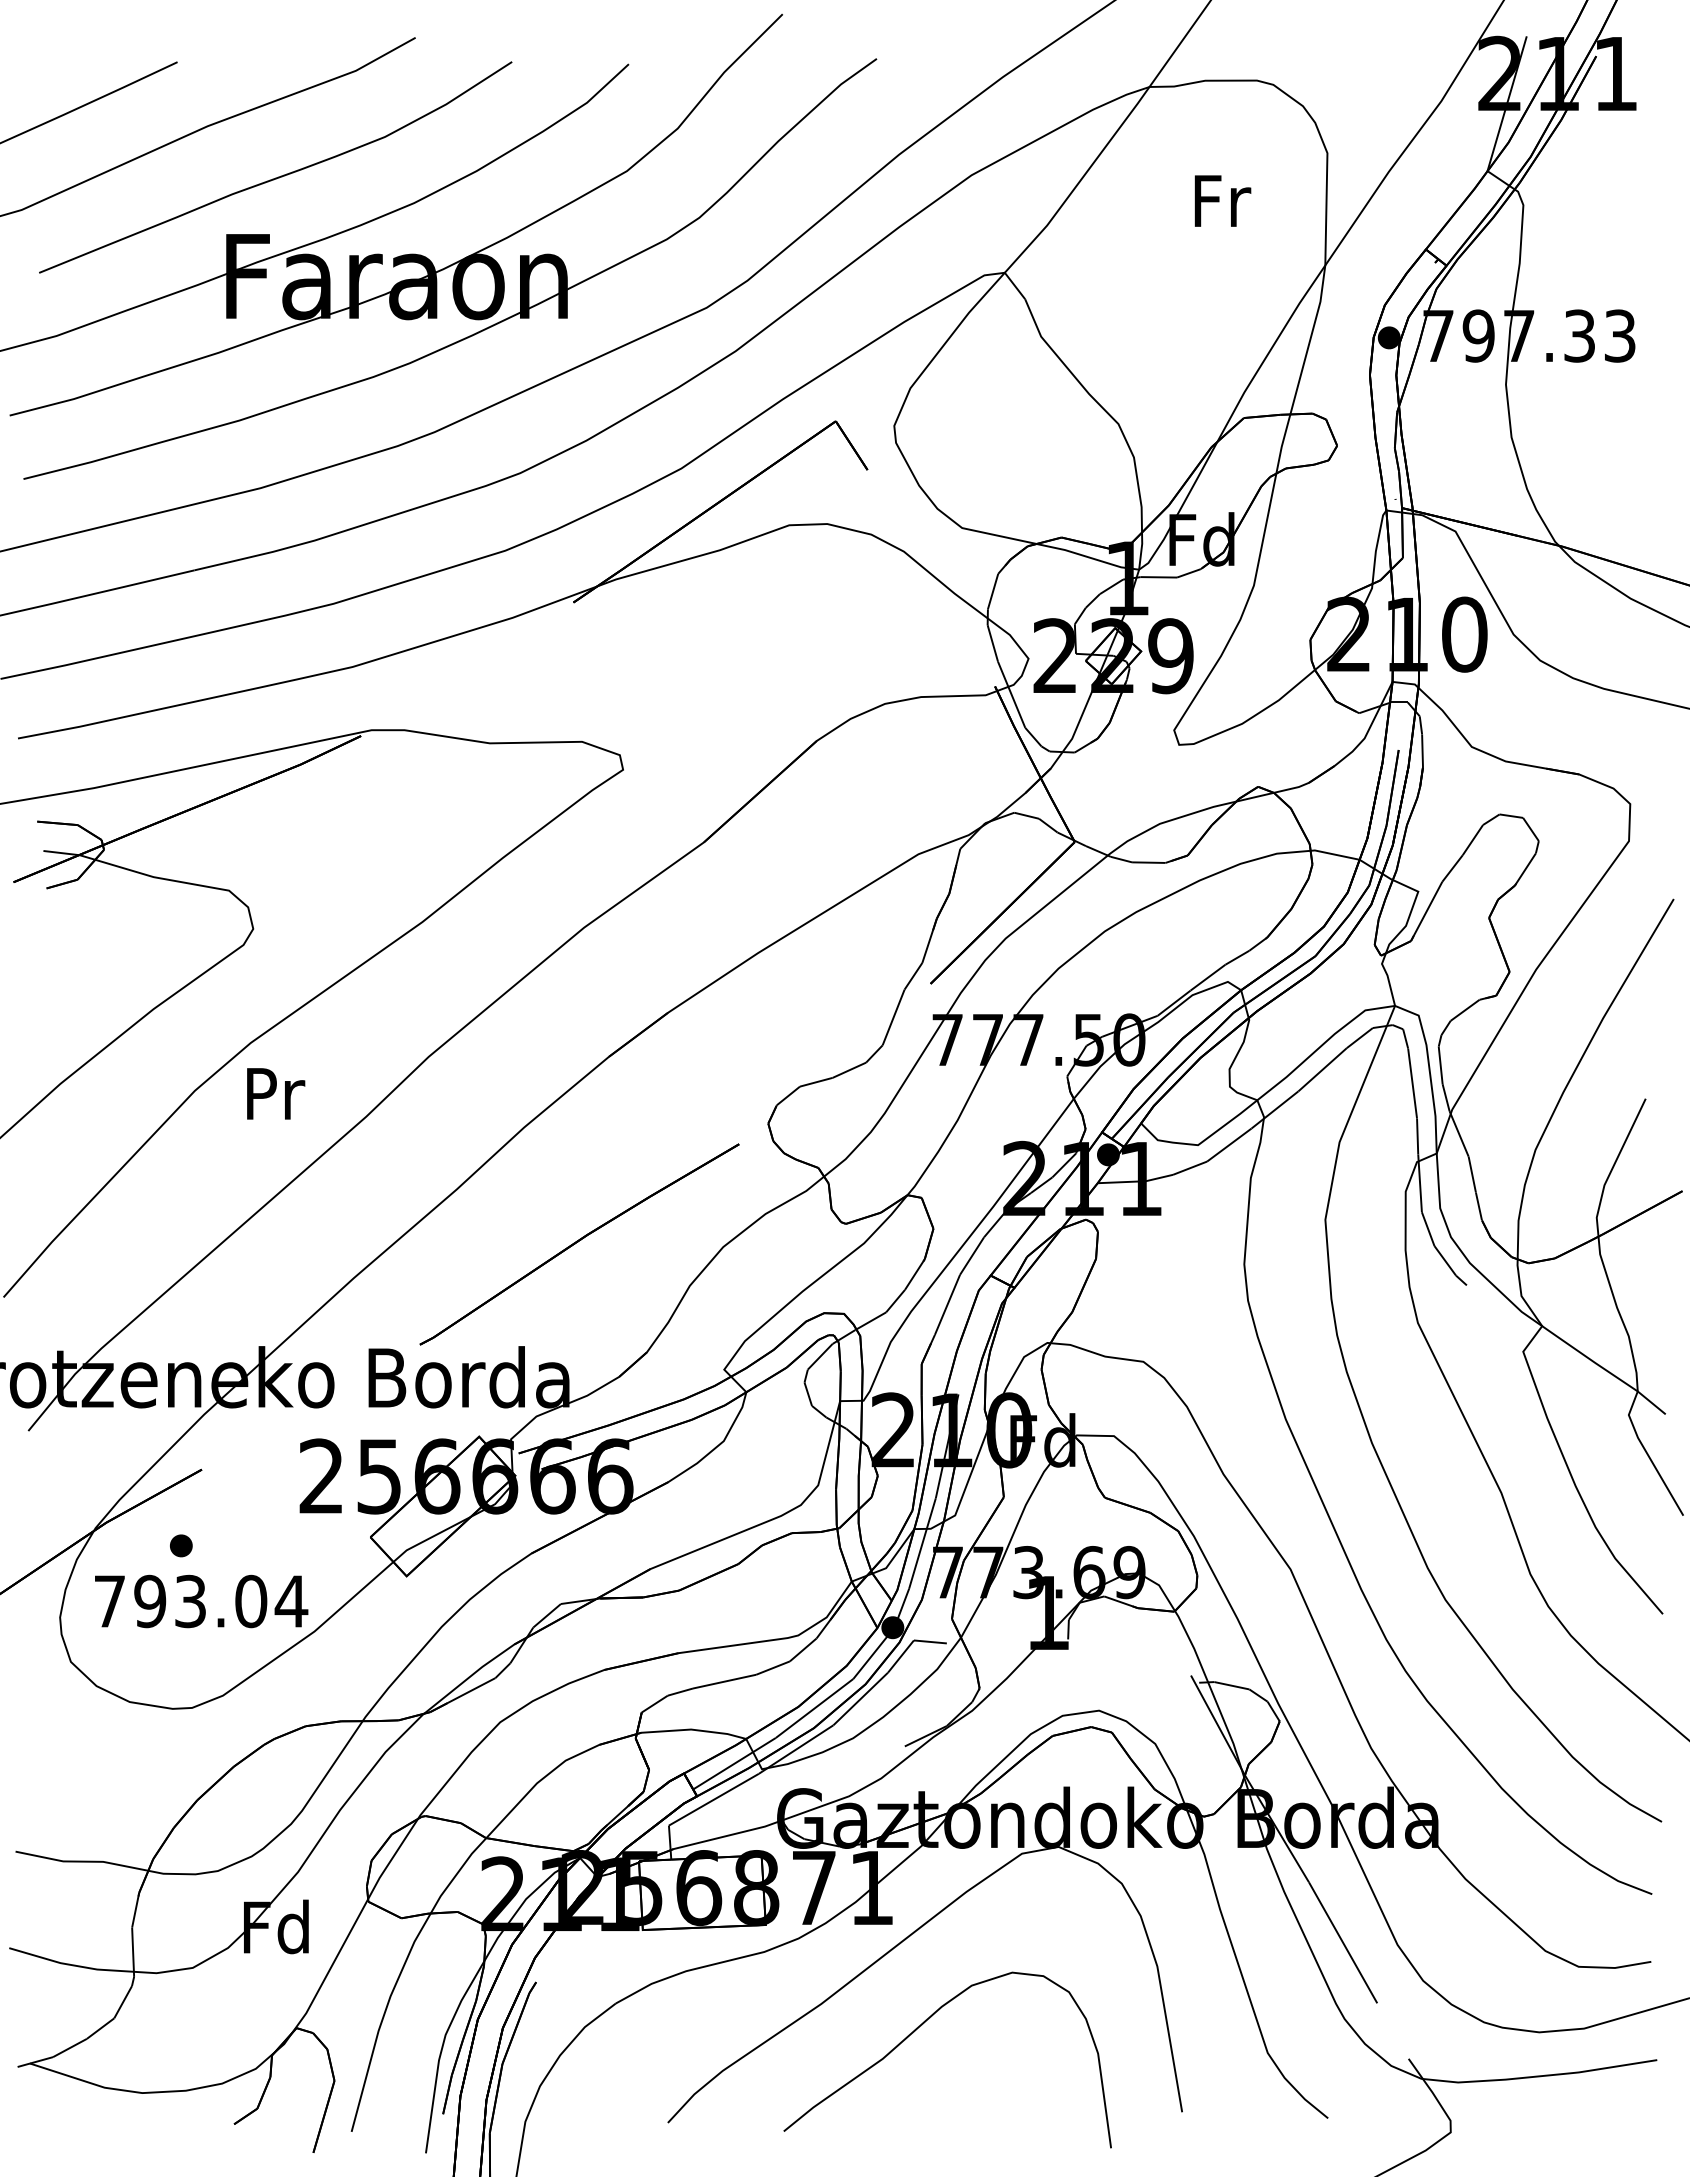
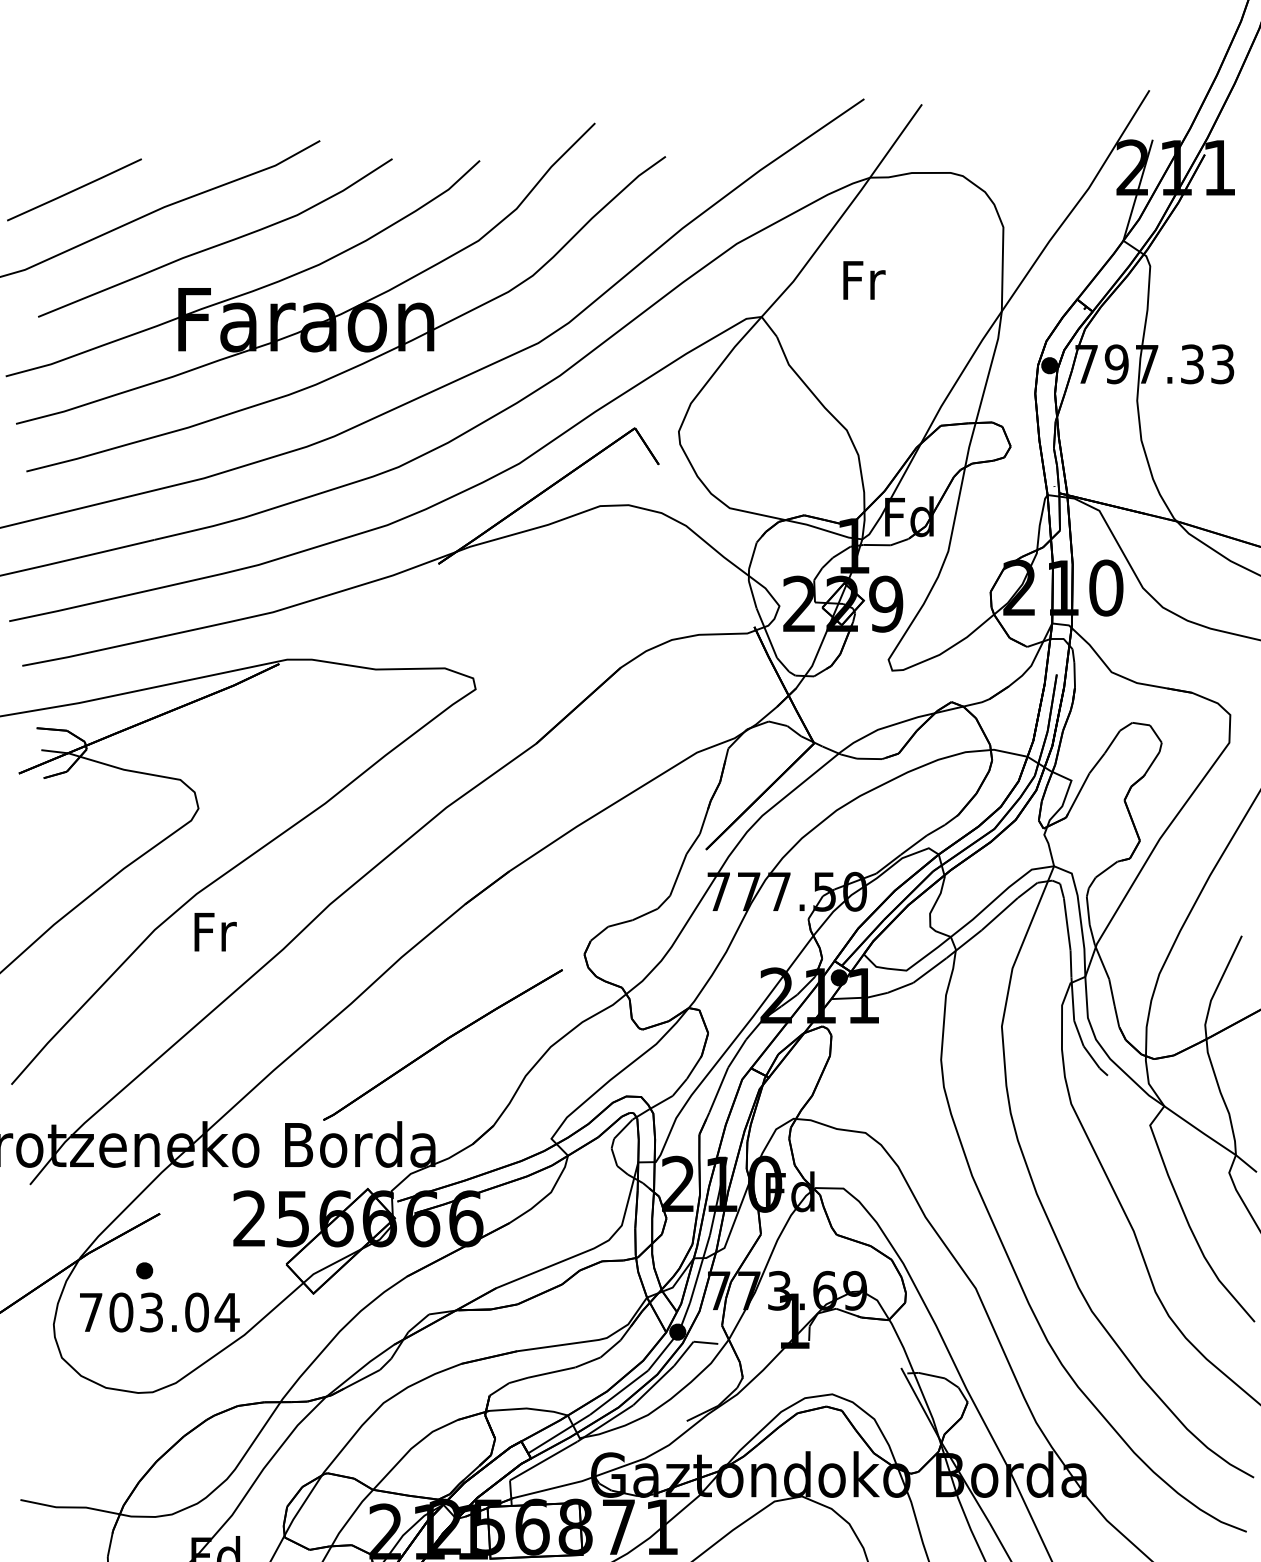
text: (1222, 200) -> (864, 279), moved
text: (276, 1093) -> (215, 931), Pr -> Fr
text: (150, 1601) -> (121, 1312), 793.04 -> 703.04

